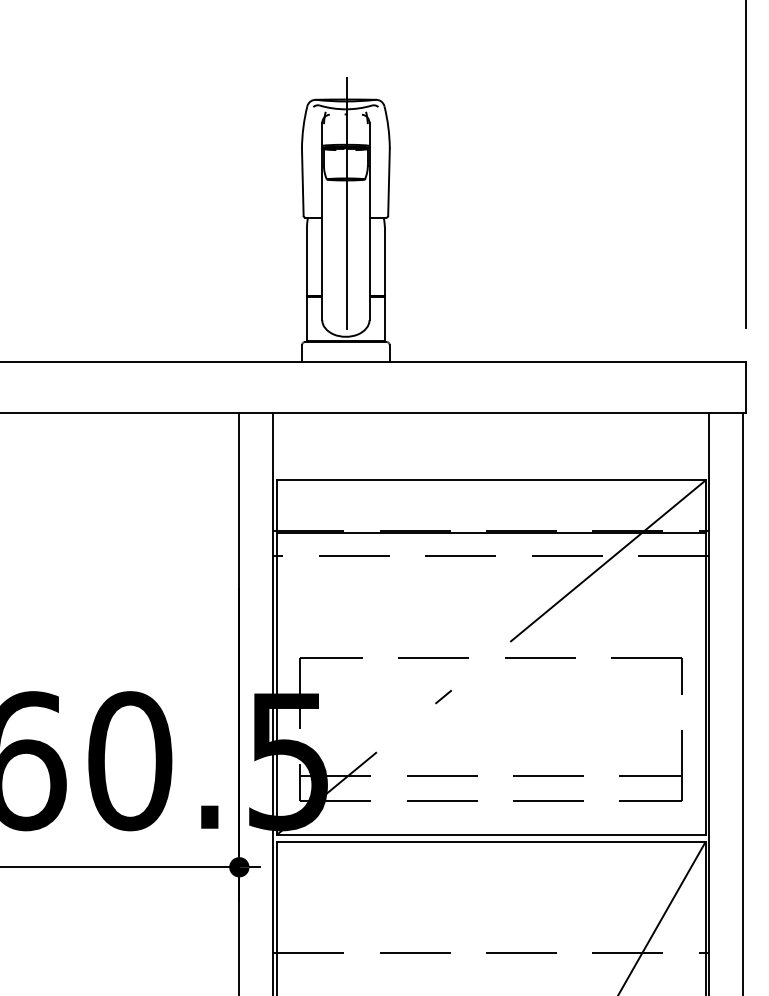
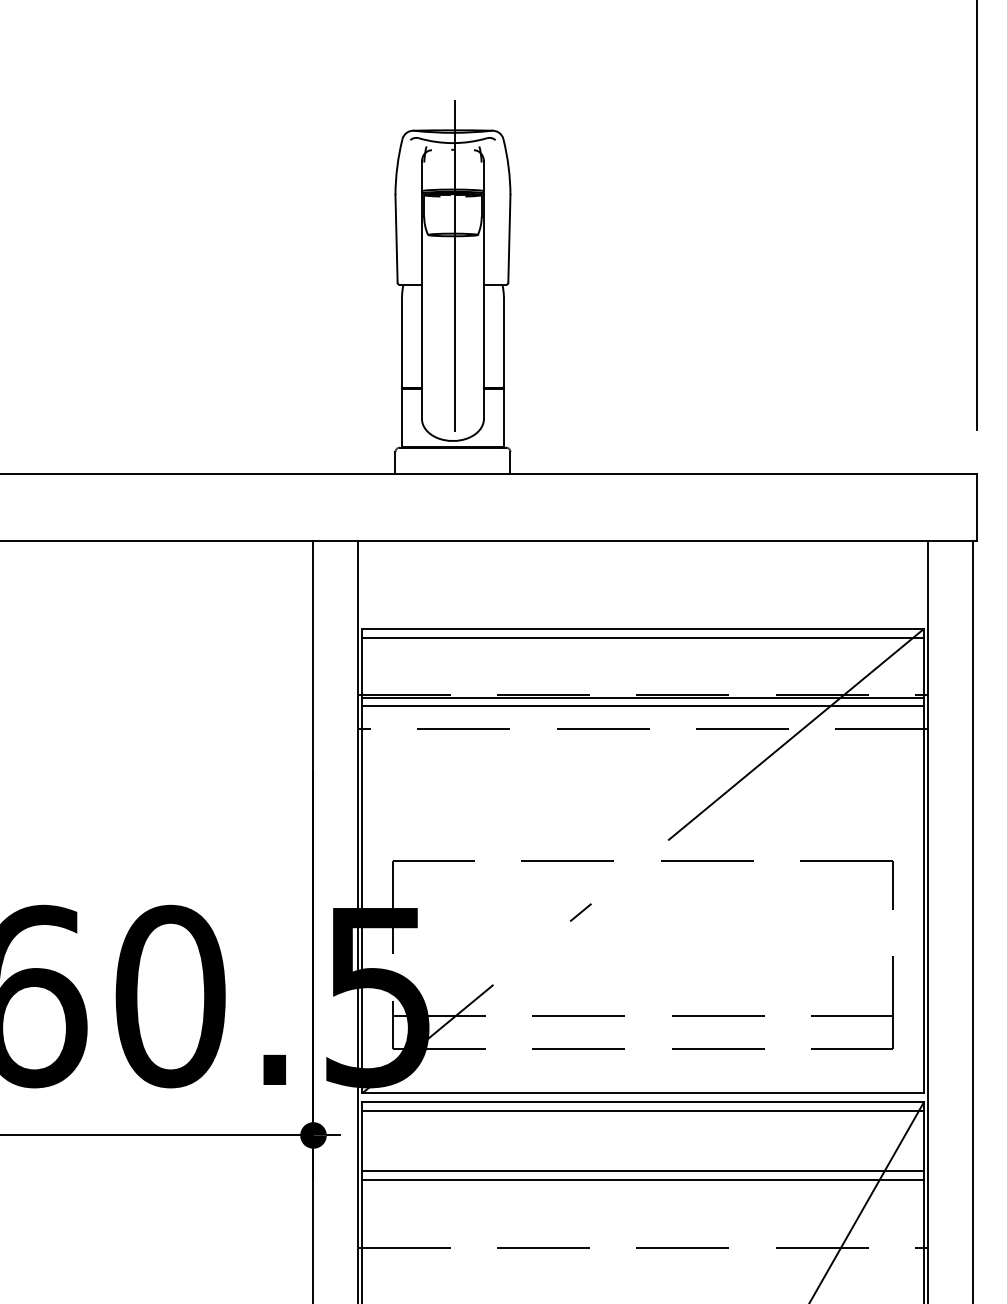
line: (490, 486) -> (642, 637), added
line: (490, 539) -> (642, 706), added
line: (490, 848) -> (642, 1111), added
line: (490, 894) -> (642, 1170), added
line: (490, 900) -> (642, 1179), added

